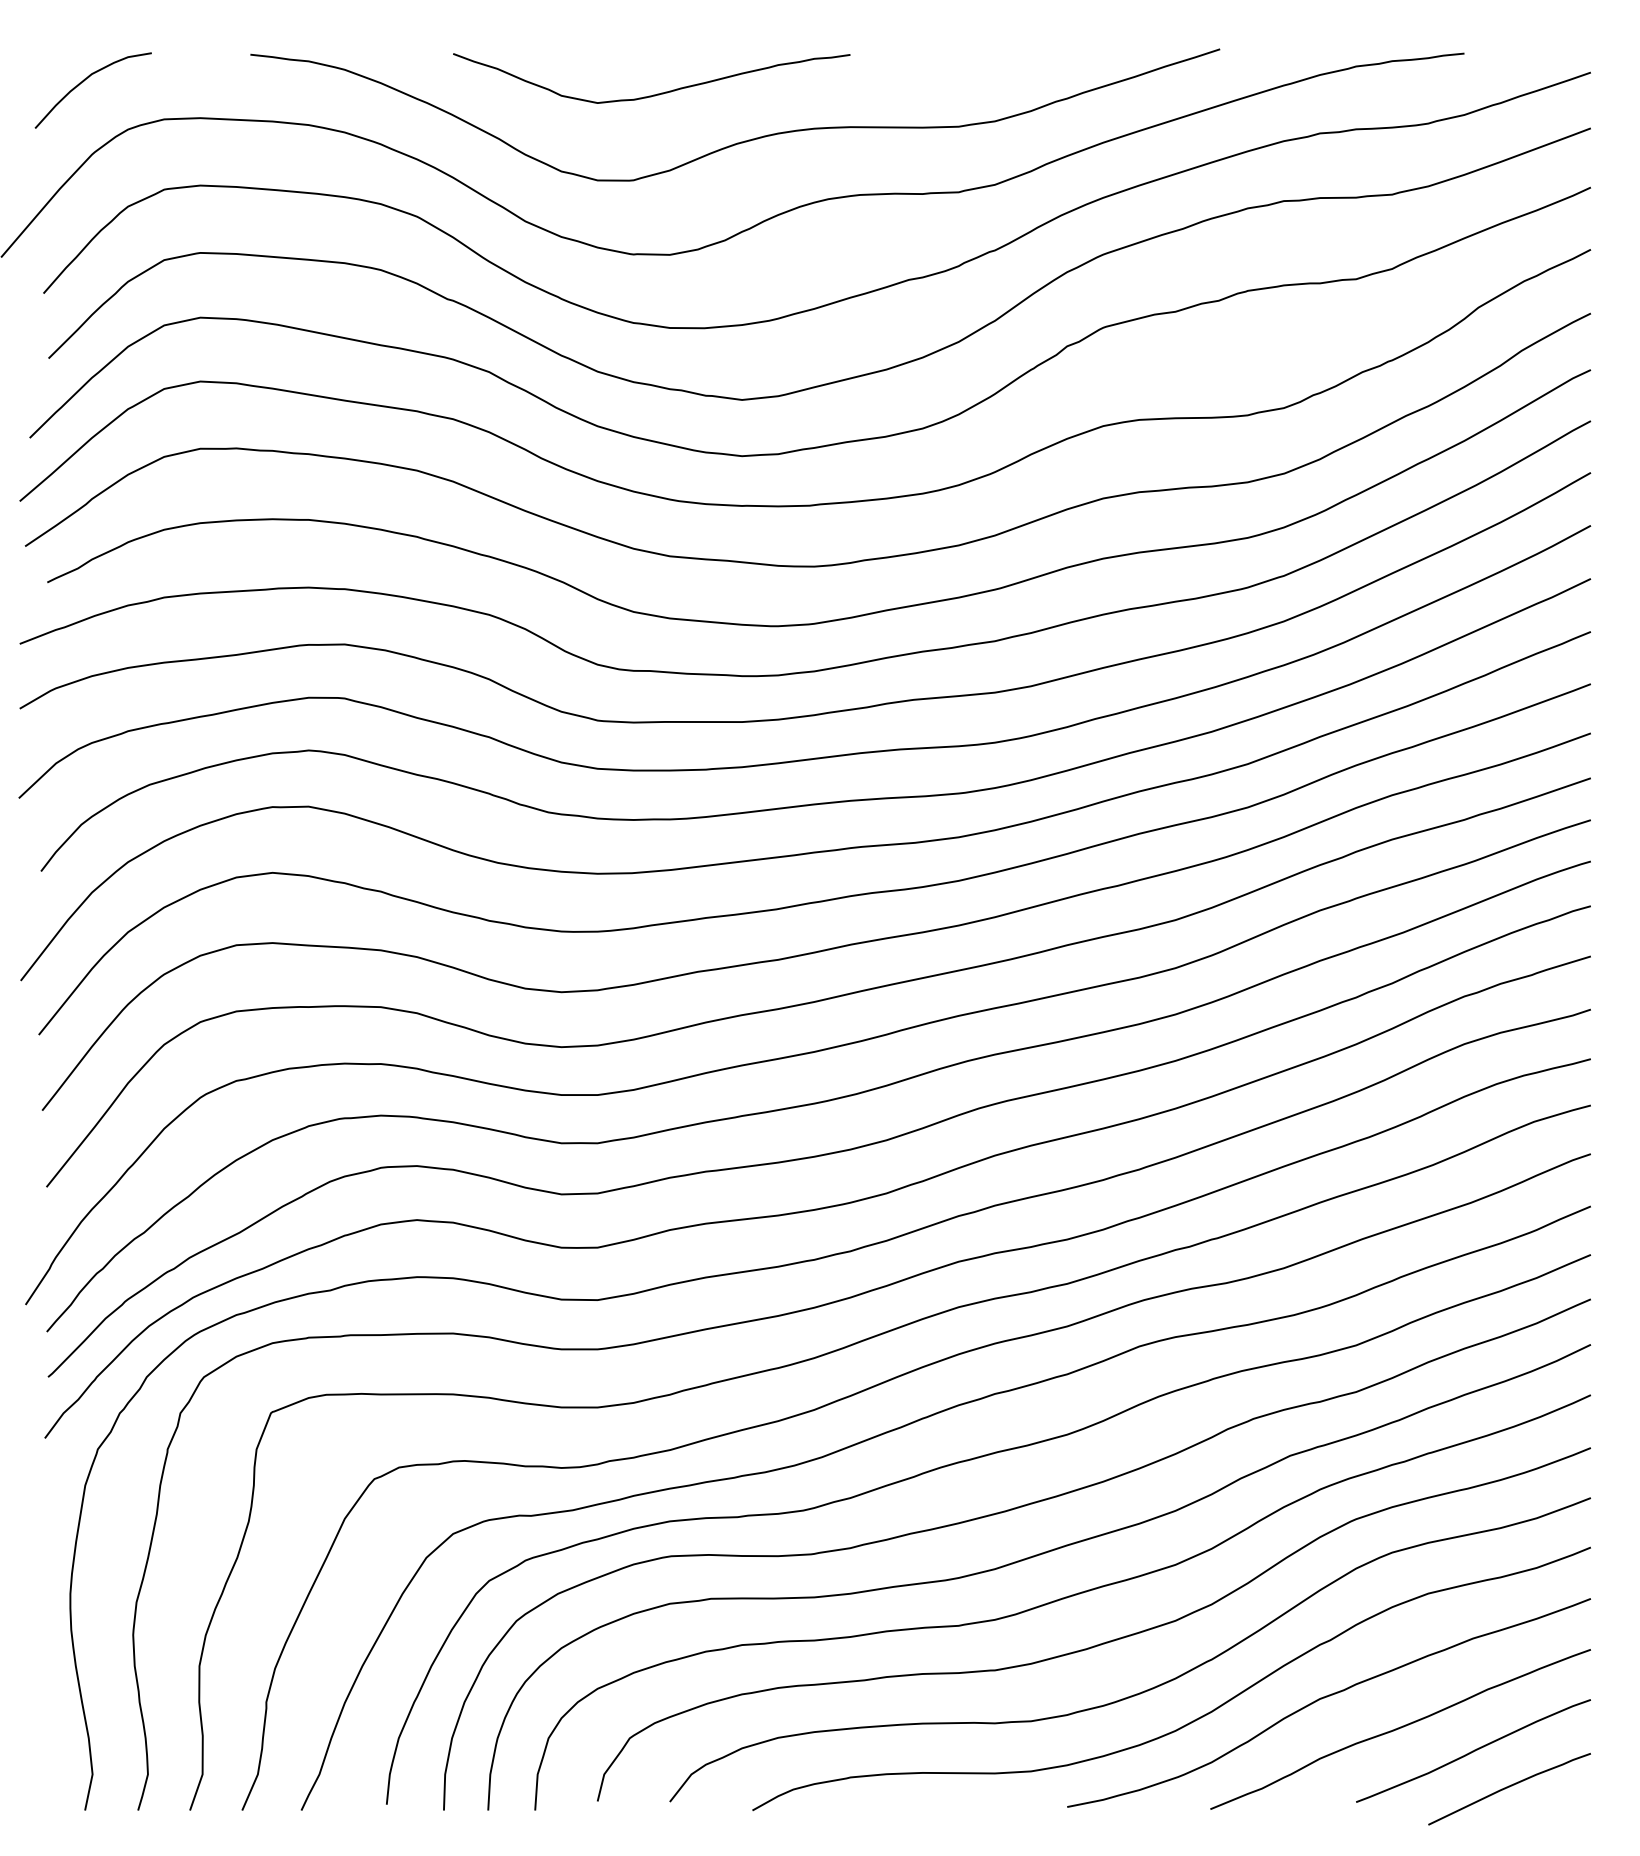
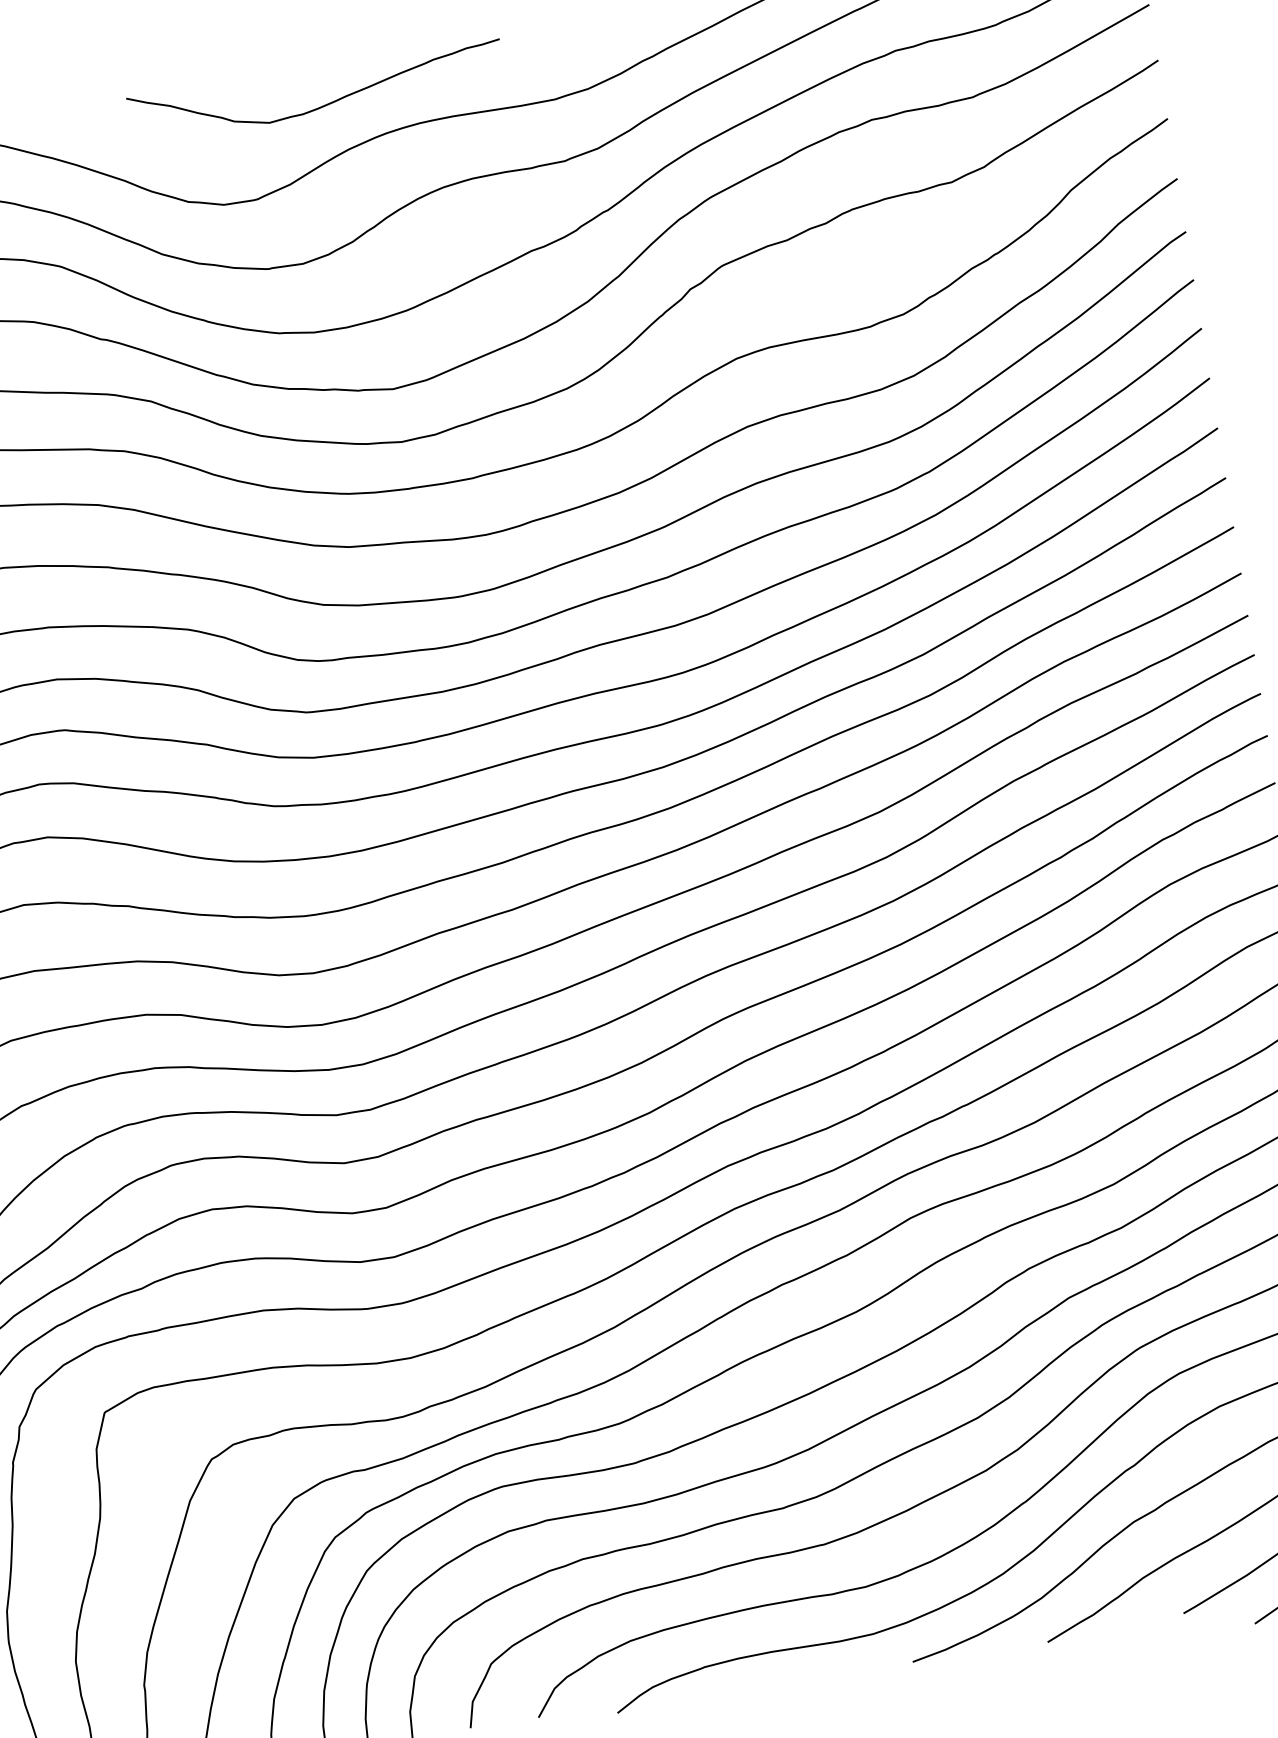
curve: (653, 94) -> (320, 106), moved

